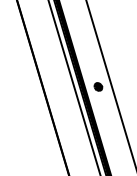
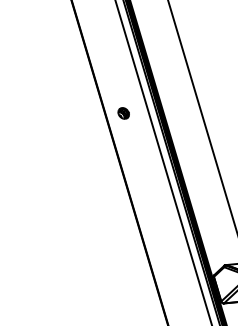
part: (98, 87) -> (123, 113), moved

